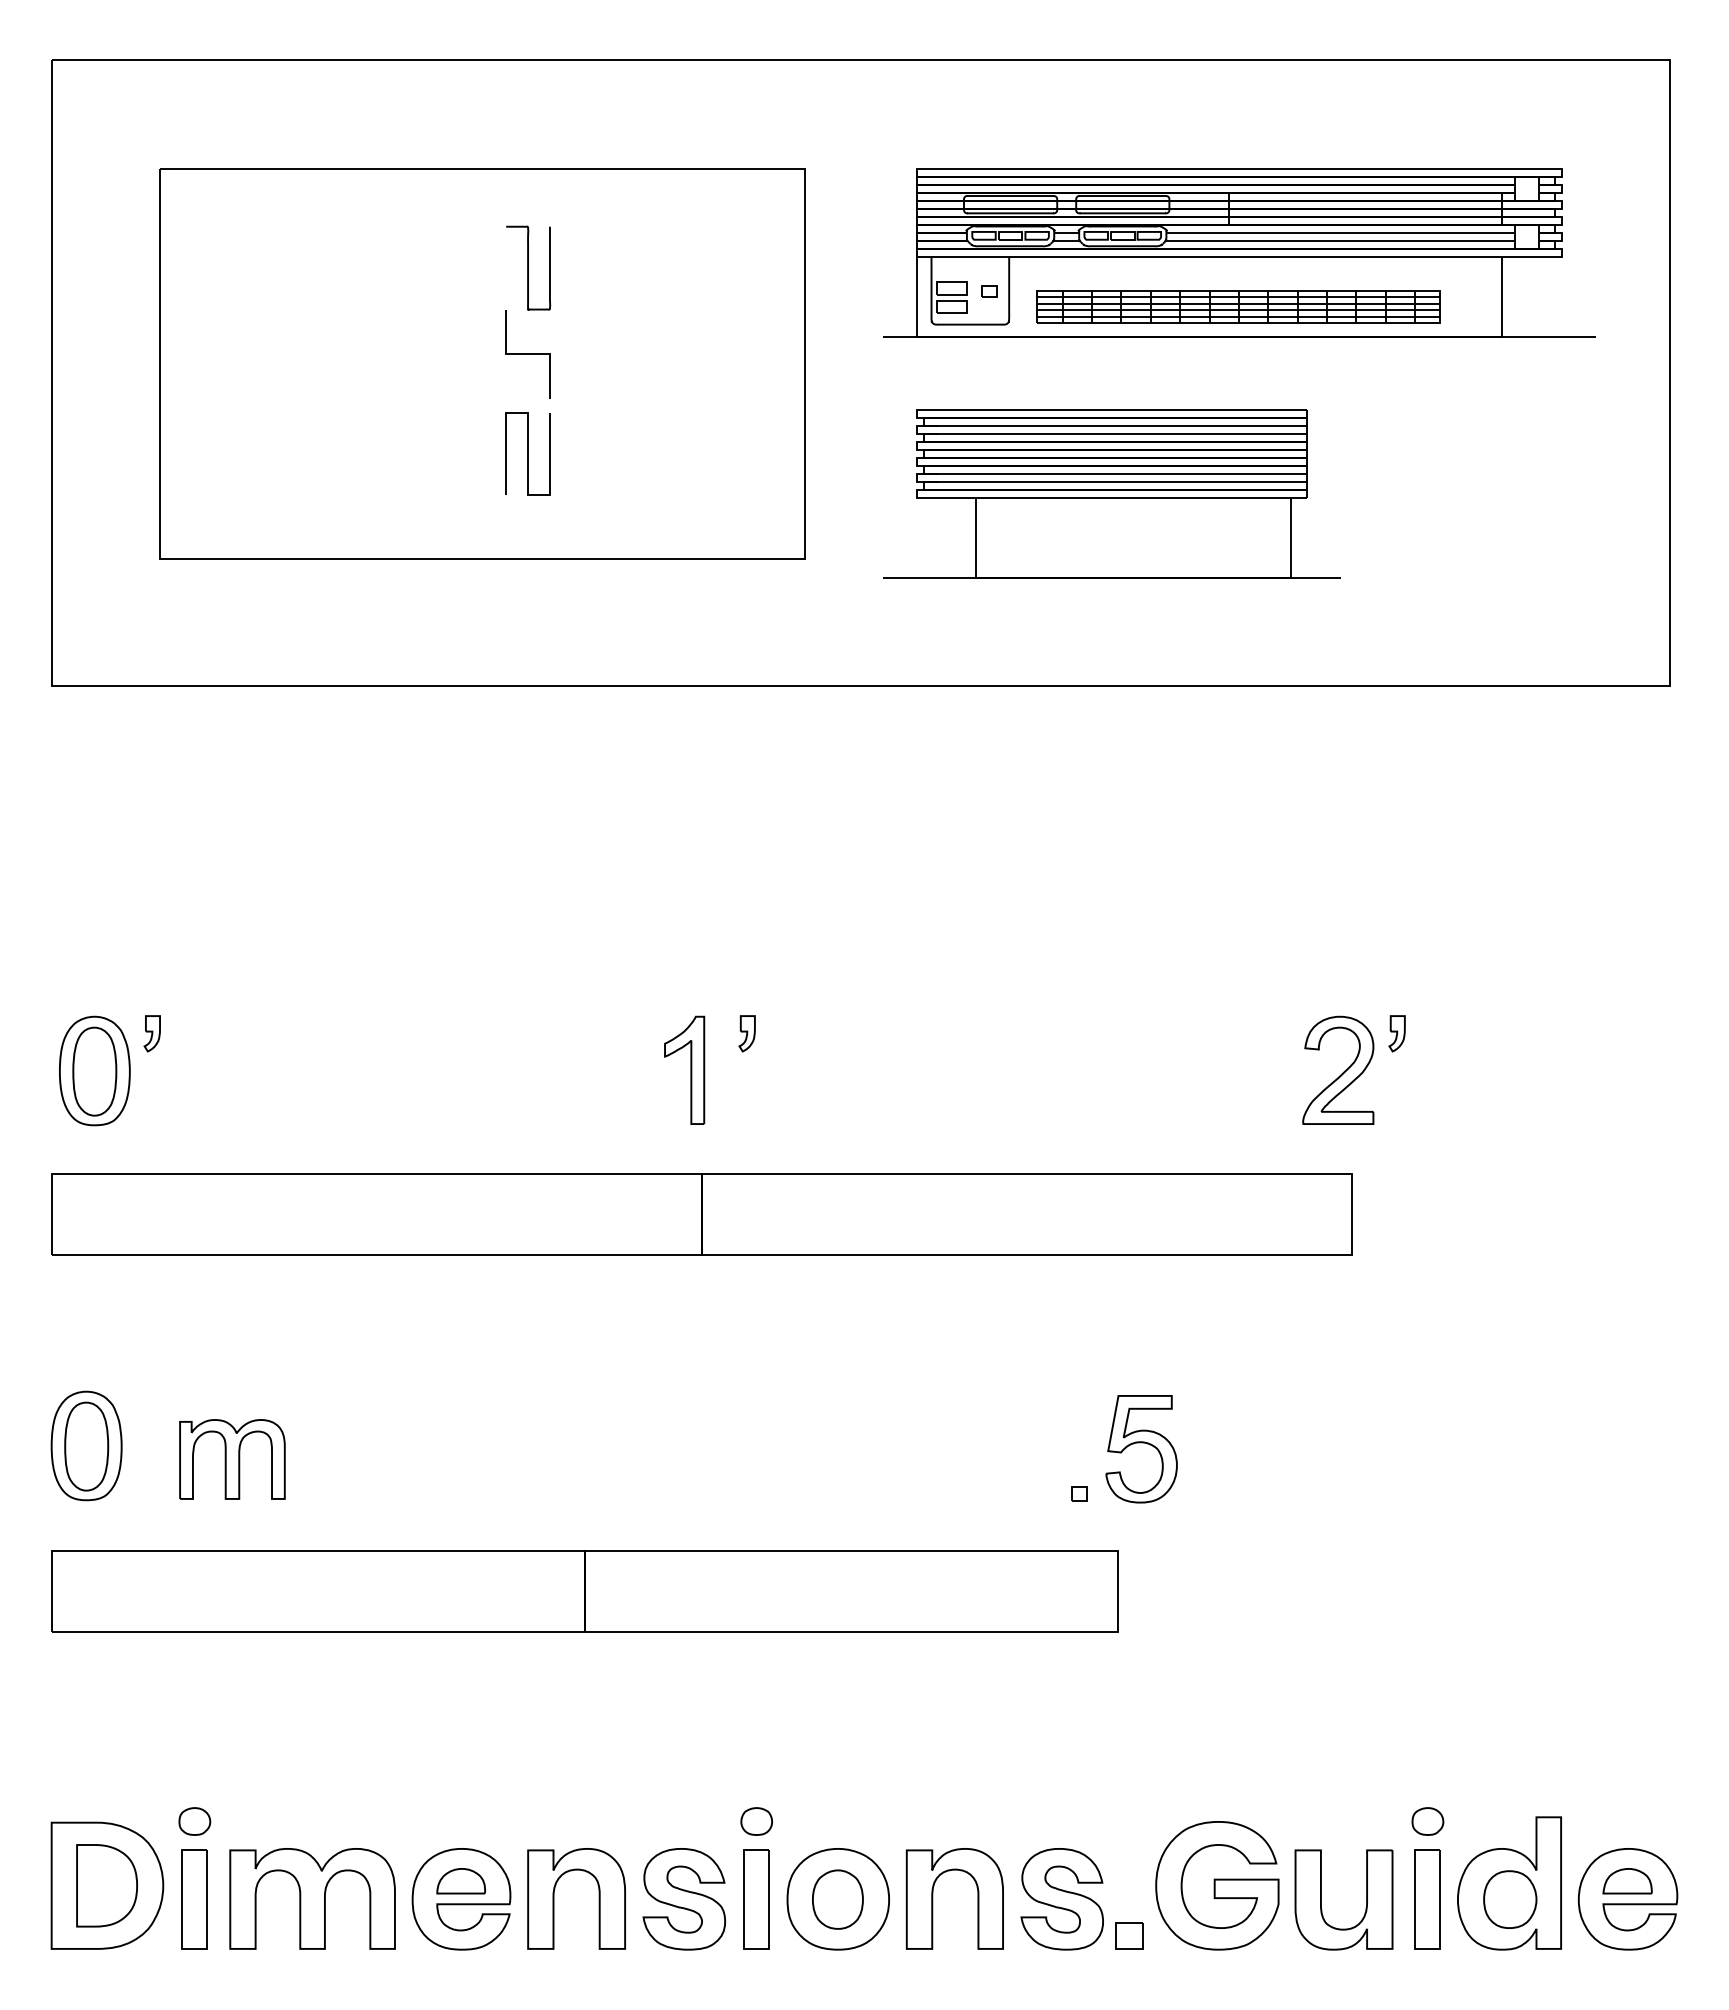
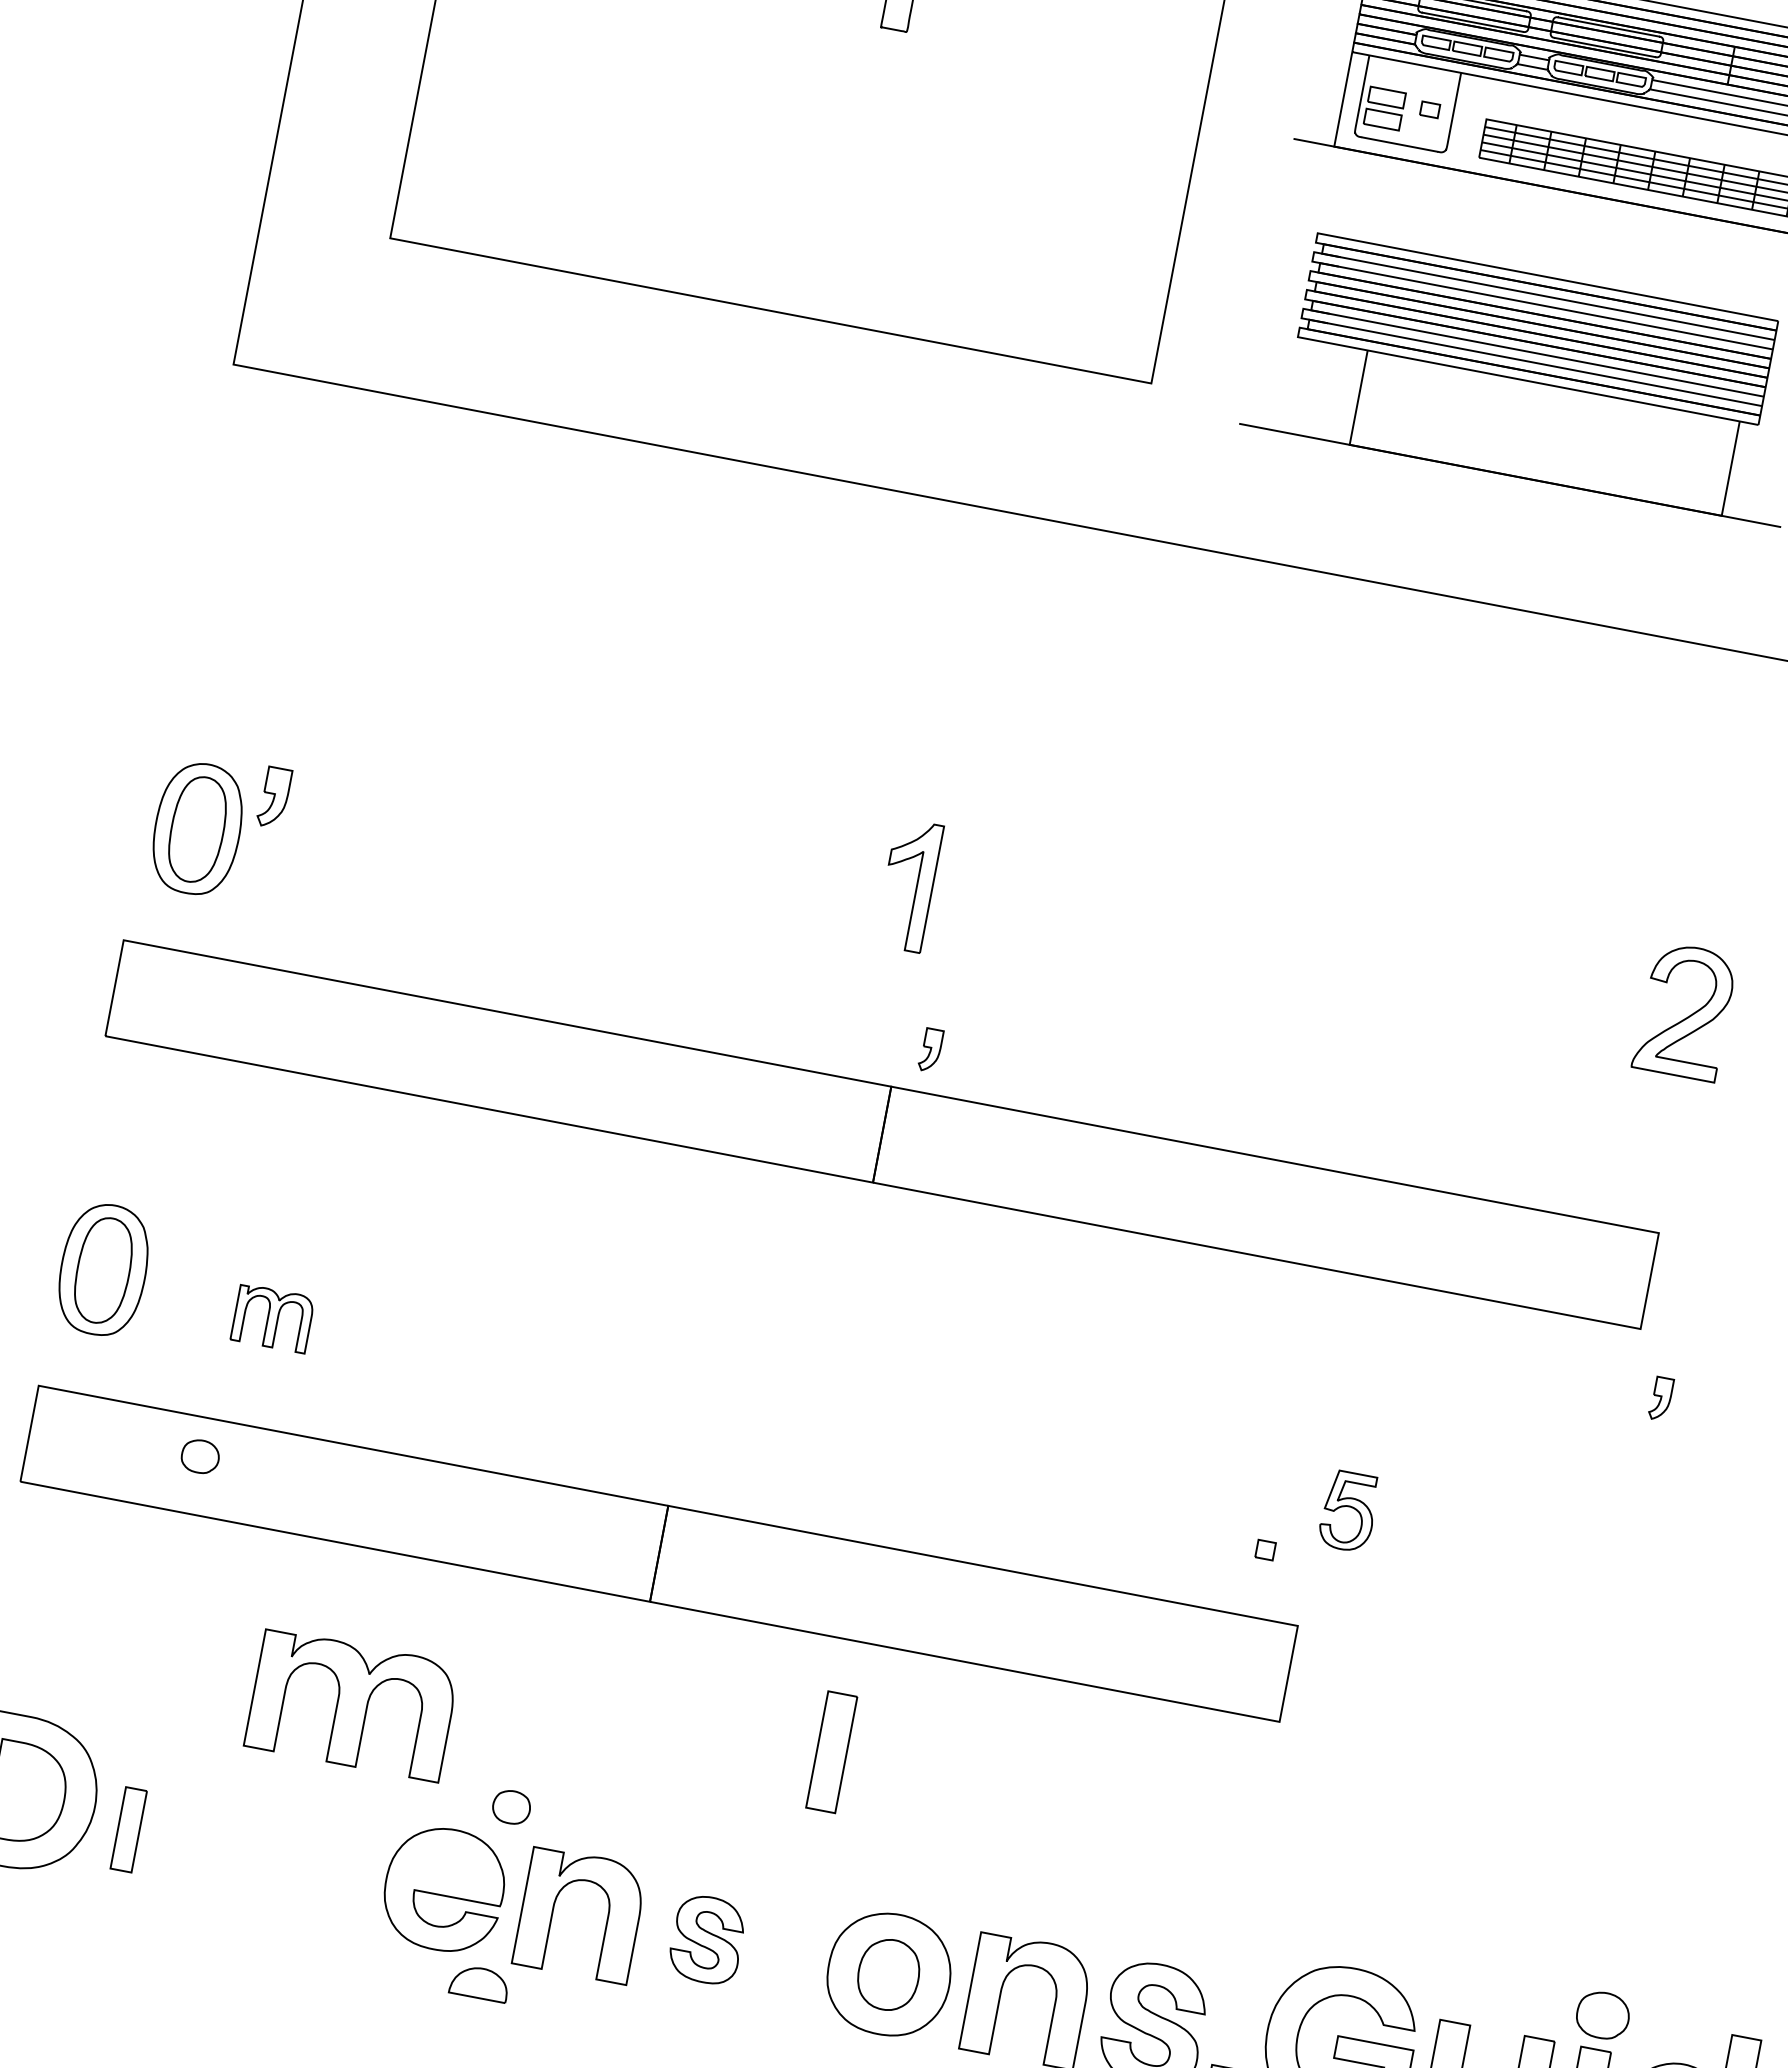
line: (527, 354) -> (870, 80), removed
curve: (527, 453) -> (847, 197), removed
part: (151, 1033) -> (273, 797), size x1.4
part: (746, 1033) -> (930, 1049), moved
part: (1396, 1033) -> (1660, 1398), moved
part: (684, 1069) -> (908, 884), moved
part: (1338, 1069) -> (1685, 1010), moved
part: (1141, 1449) -> (1348, 1511), size x0.6
part: (232, 1459) -> (272, 1318), size x0.6
part: (194, 1821) -> (200, 1456), moved
part: (756, 1821) -> (511, 1807), moved
part: (1427, 1821) -> (1602, 2015), size x1.4
part: (461, 1881) -> (480, 1983), moved
part: (312, 1898) -> (352, 1704), moved
part: (194, 1899) -> (128, 1829), size x0.7
part: (683, 1899) -> (706, 1939), size x0.7
part: (756, 1899) -> (831, 1752), moved

